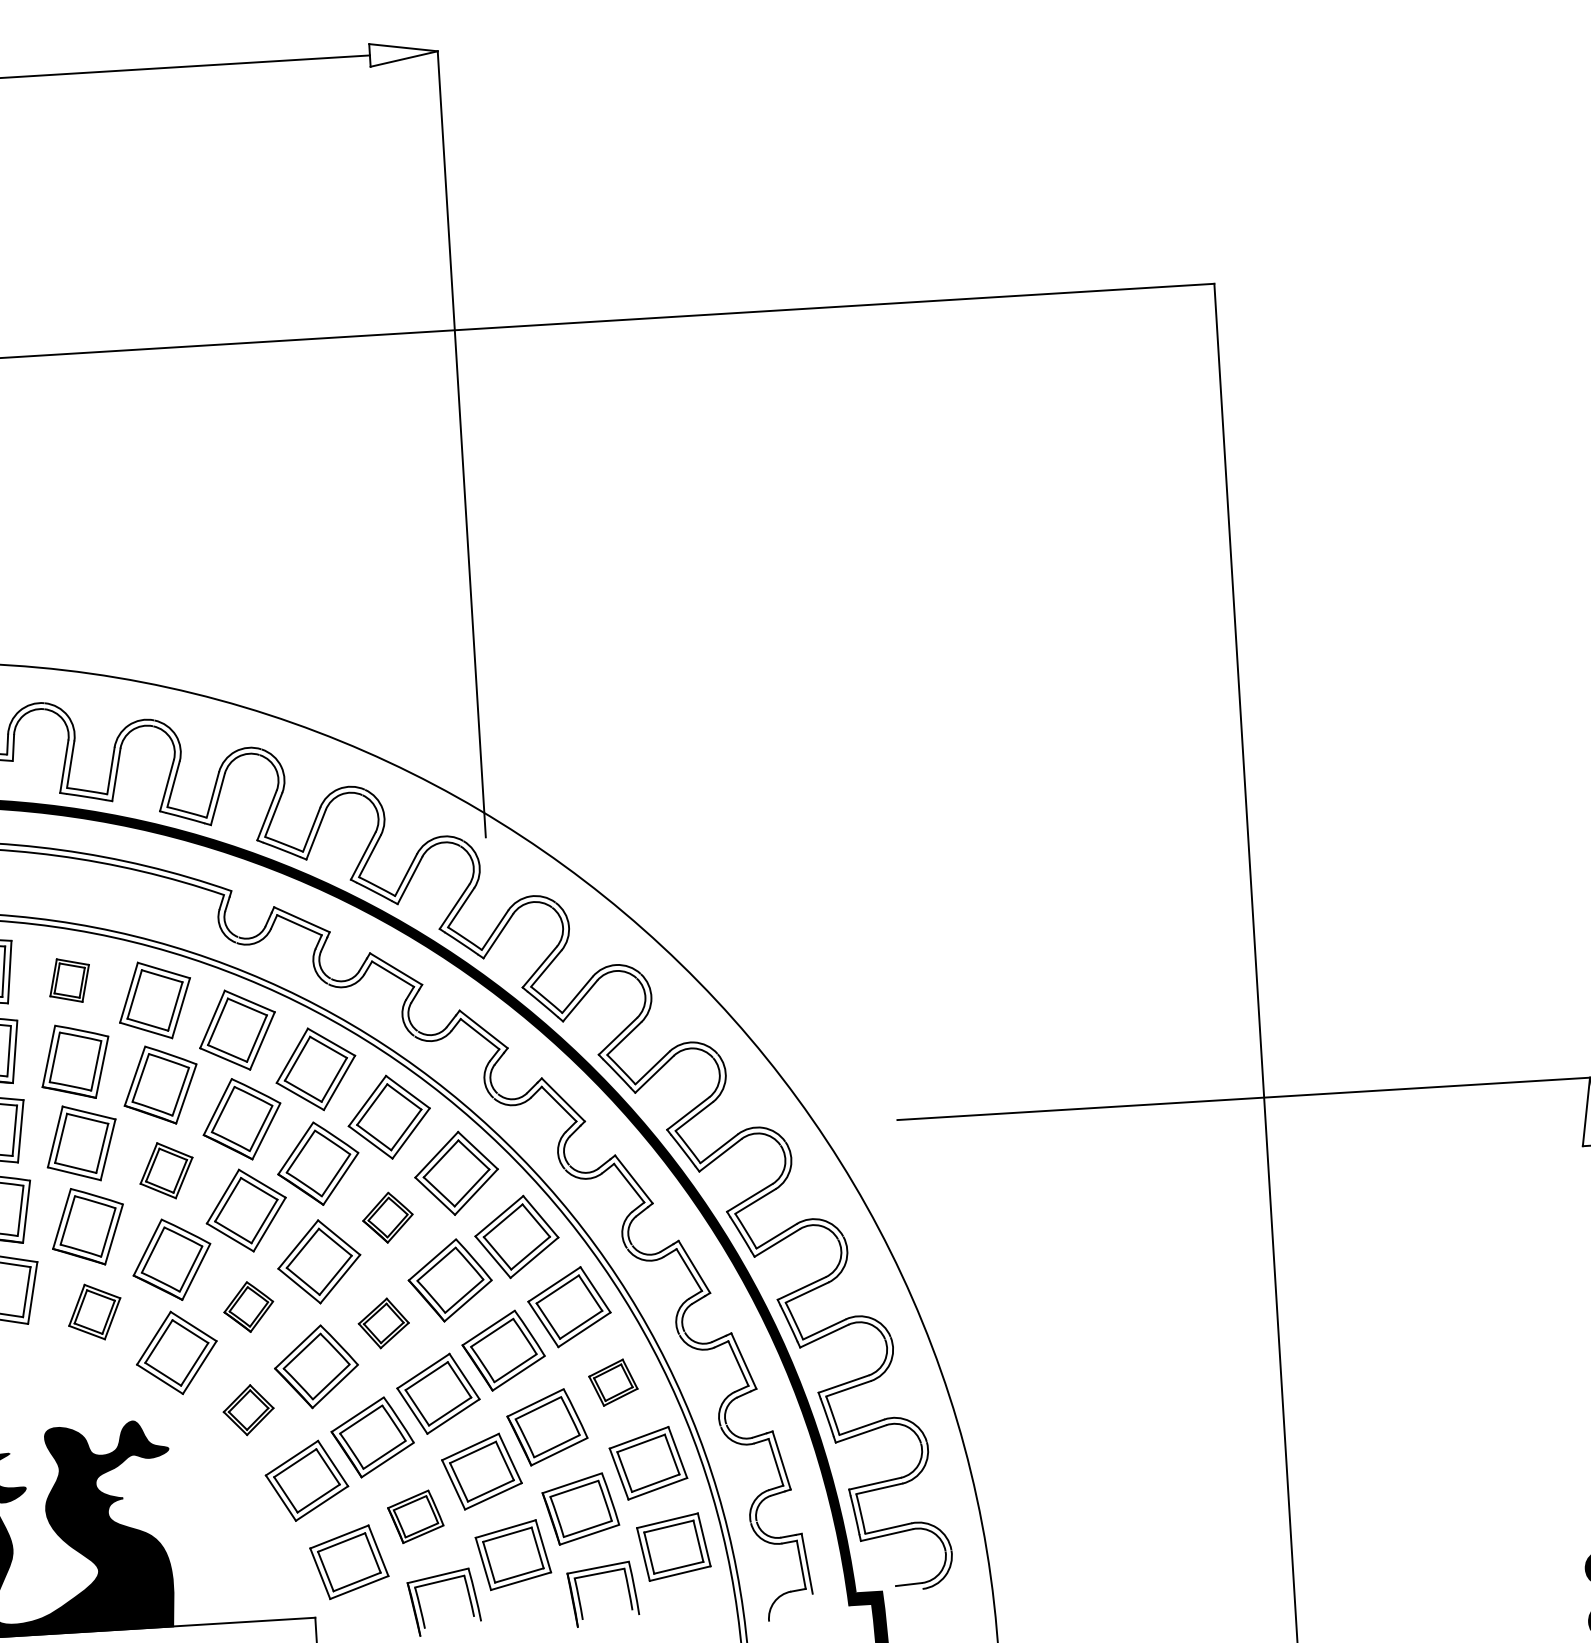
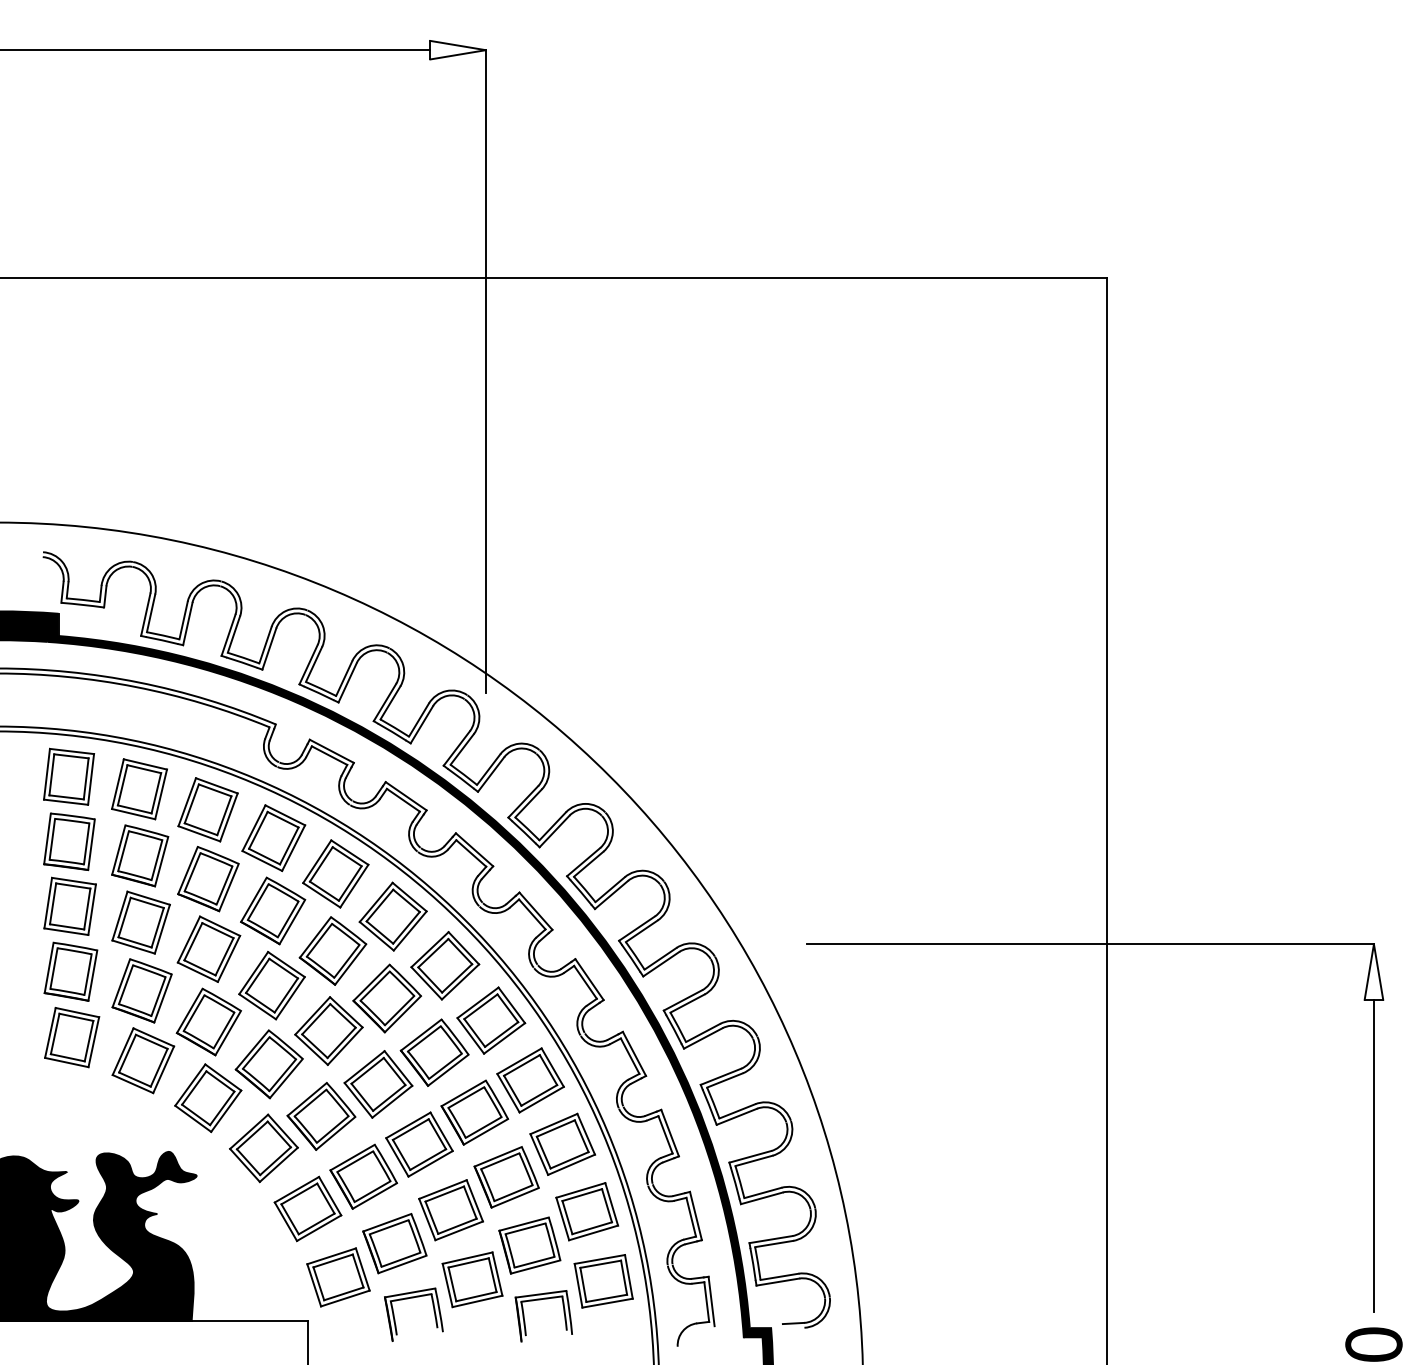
part: (69, 980) -> (139, 789), size x1.67
part: (165, 1169) -> (208, 948), size x1.43
part: (387, 1217) -> (386, 998), size x1.67
part: (247, 1307) -> (268, 1064), size x1.67
part: (94, 1311) -> (143, 1060), size x1.43
part: (383, 1323) -> (378, 1084), size x1.67
part: (613, 1381) -> (562, 1143), size x1.67
part: (248, 1410) -> (263, 1148), size x1.67
part: (415, 1516) -> (394, 1243), size x1.43

